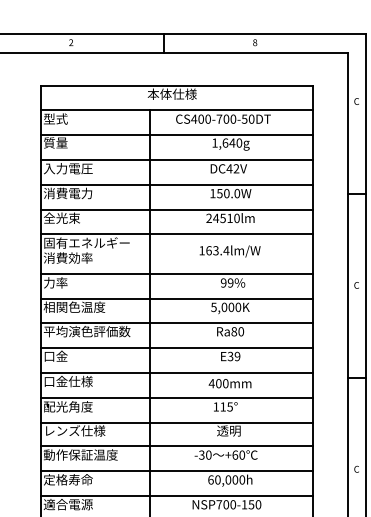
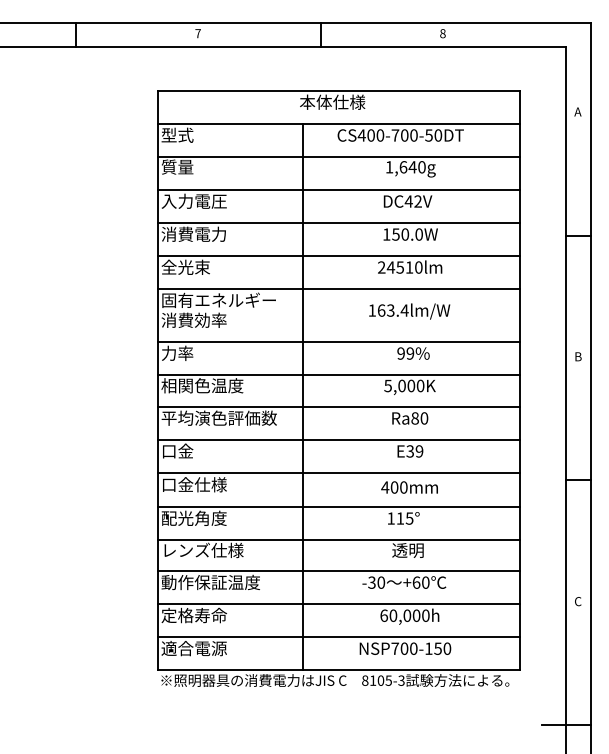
text: (70, 42) -> (197, 33), 2 -> 7
text: (356, 101) -> (577, 111), C -> A
text: (356, 285) -> (578, 356), C -> B

